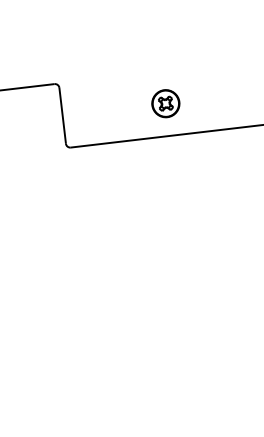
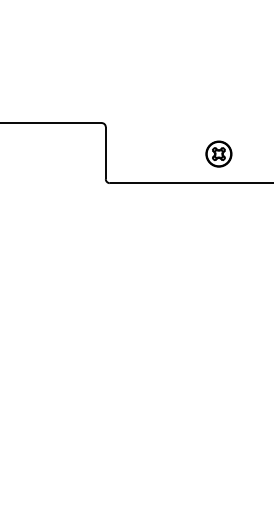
part: (165, 103) -> (218, 153), moved

